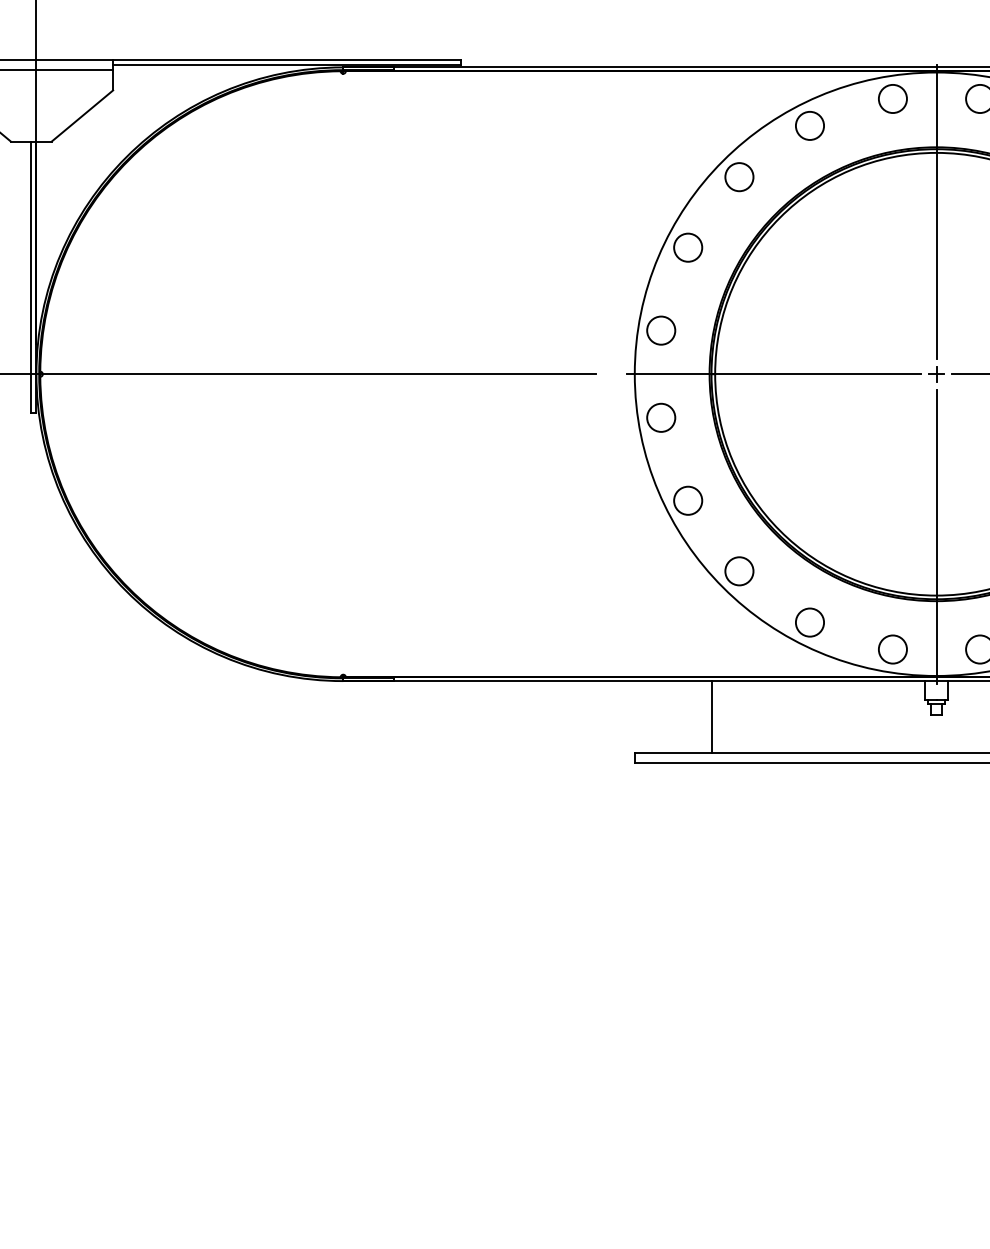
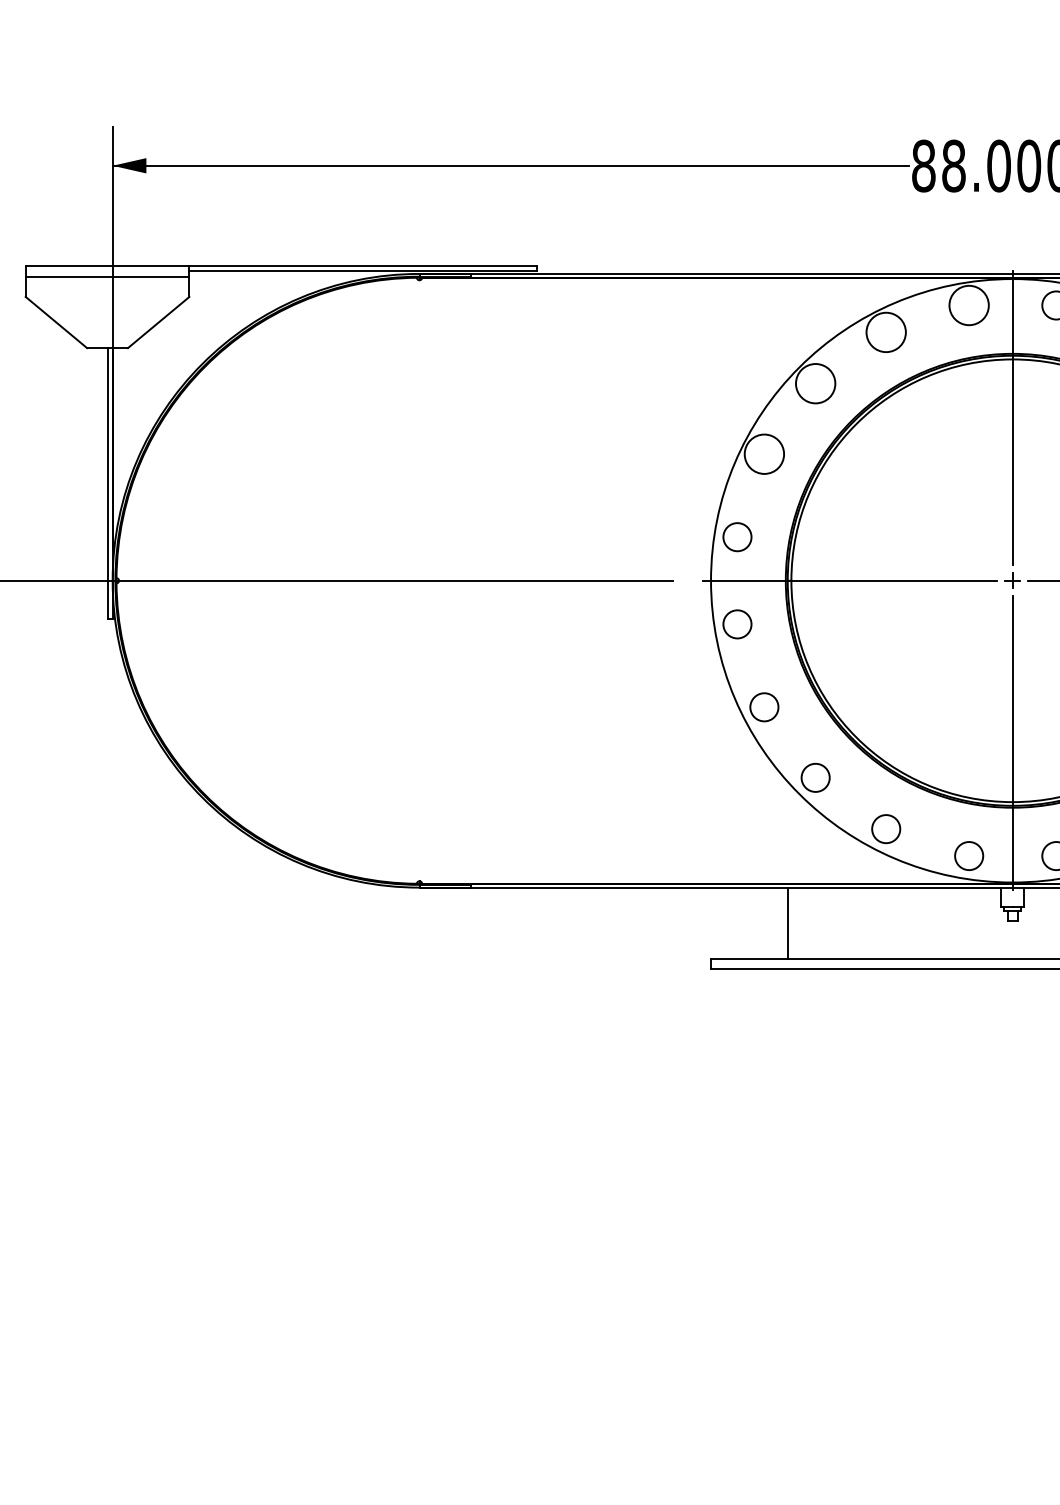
circle: (893, 98) -> (969, 305), size x1.4
circle: (810, 125) -> (886, 332), size x1.4
circle: (739, 176) -> (815, 383), size x1.4
circle: (688, 247) -> (764, 454), size x1.4

